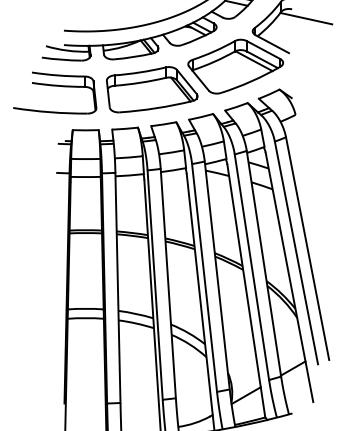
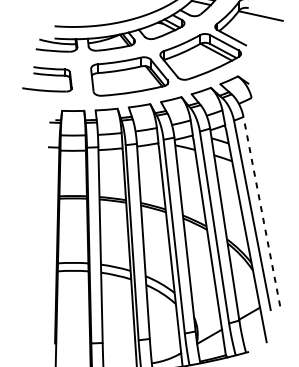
part: (55, 92) -> (47, 78), size x0.7
line: (307, 248) -> (261, 211), solid -> dashed

